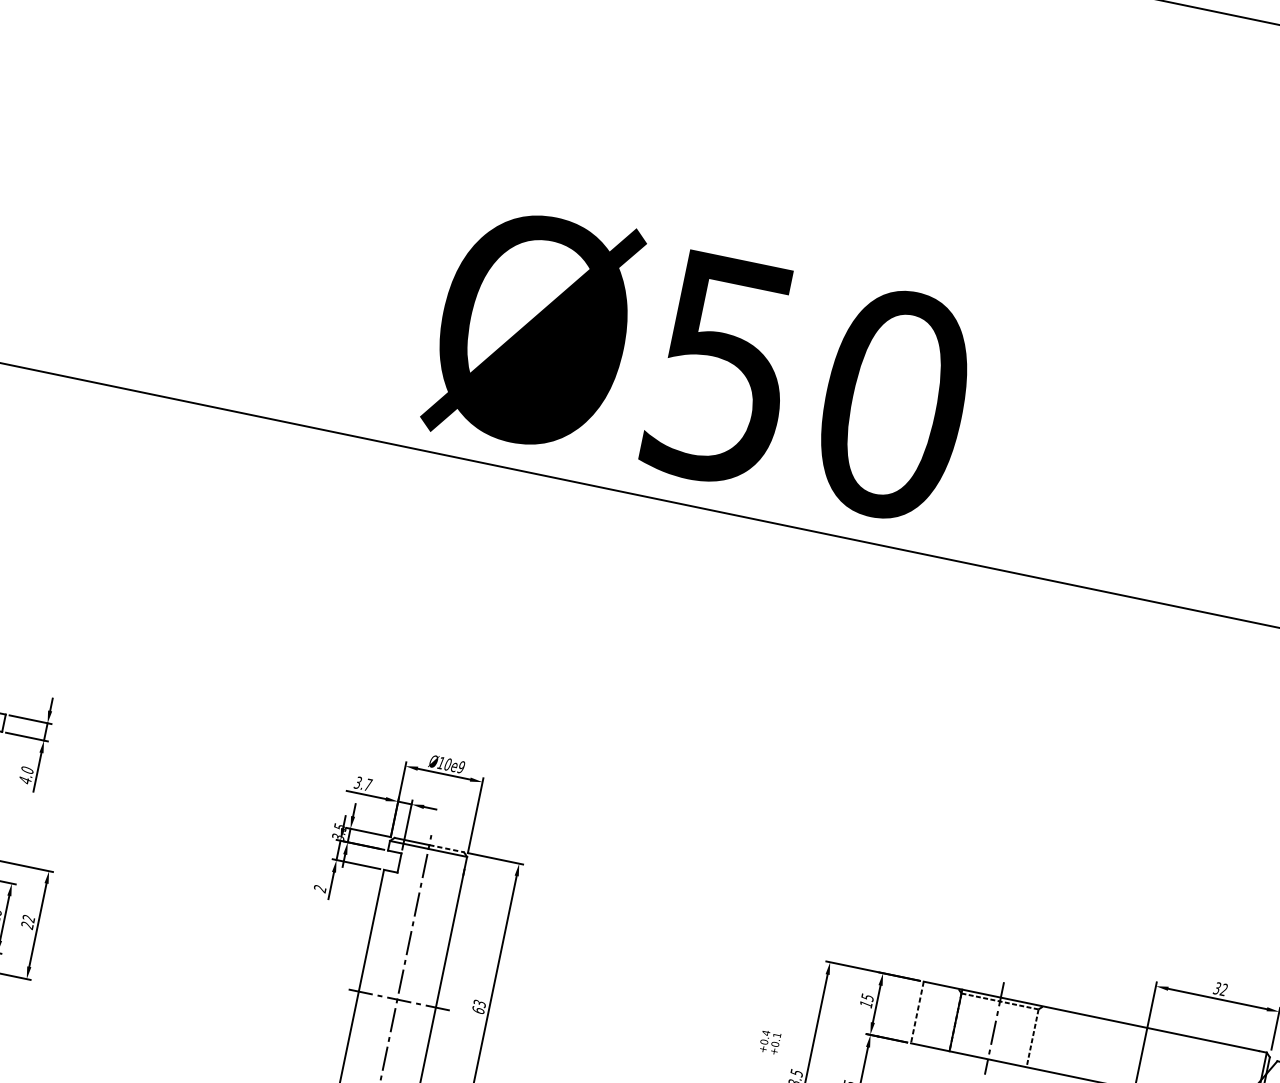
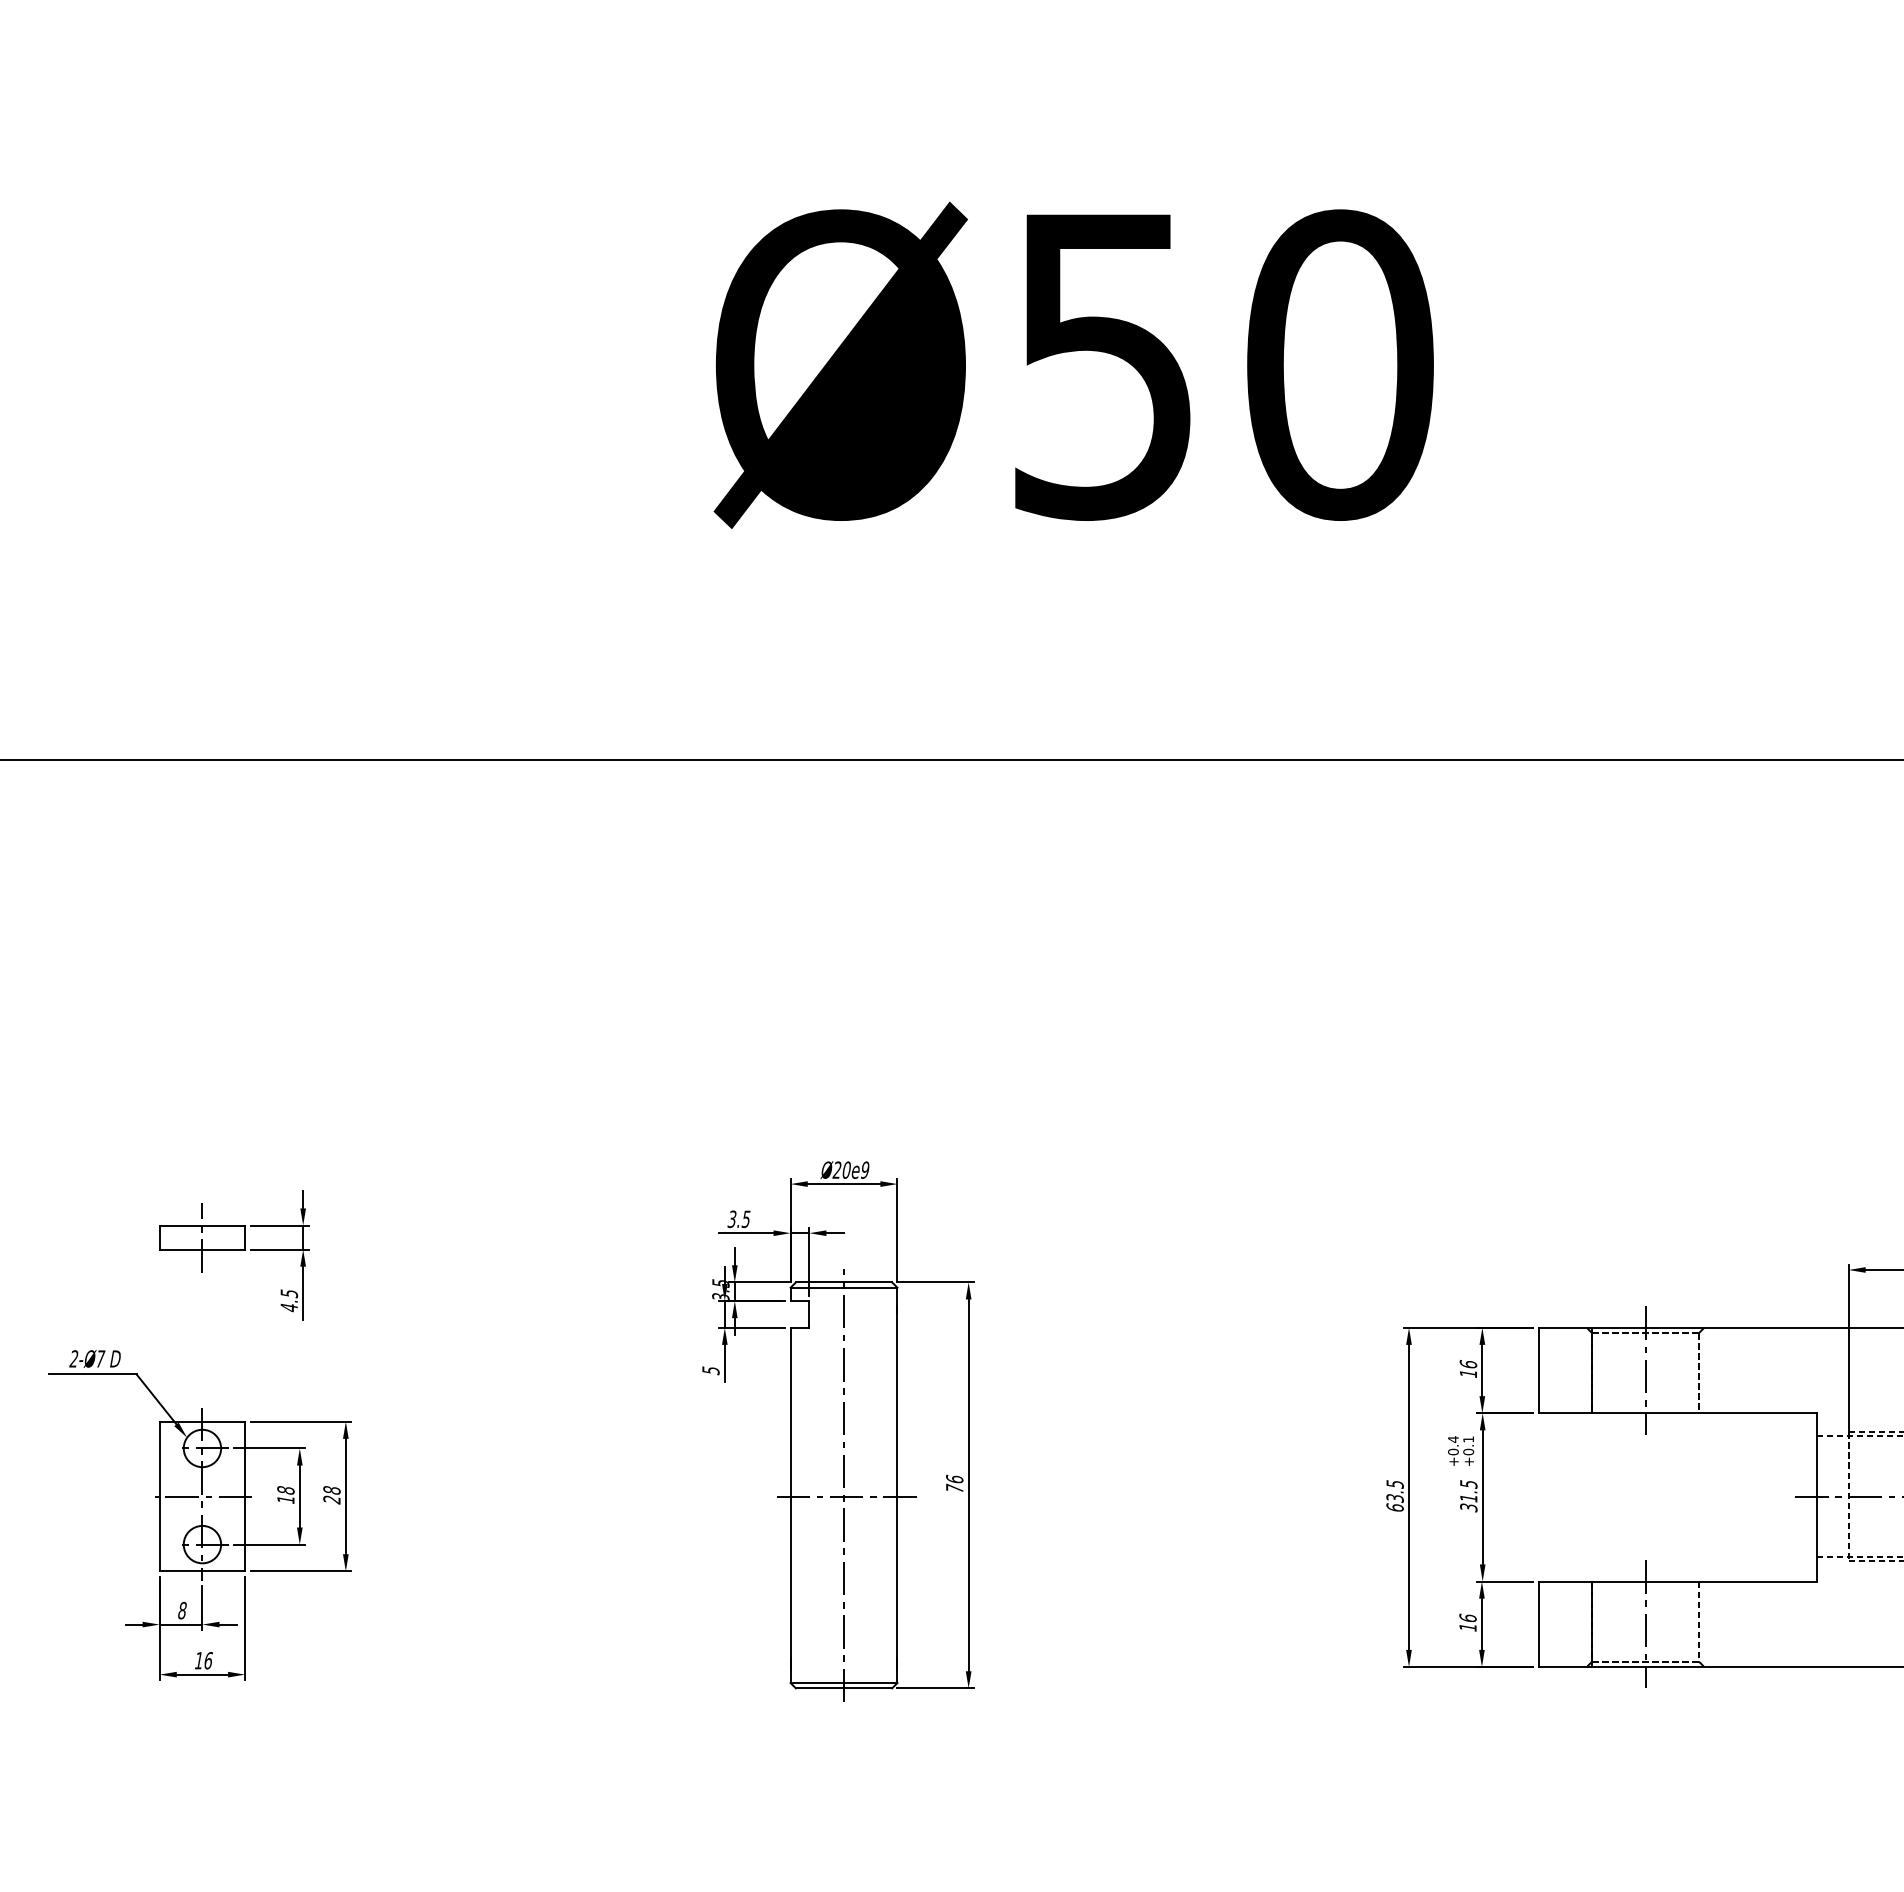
text: (701, 364) -> (1073, 364), moved
text: (440, 762) -> (836, 1169), Ø10e9 -> Ø20e9
text: (27, 770) -> (289, 1293), 4.0 -> 4.5
text: (368, 785) -> (746, 1219), 3.7 -> 3.5
line: (446, 848) -> (868, 1282), dashed -> solid
text: (319, 888) -> (710, 1370), 2 -> 5
text: (28, 918) -> (331, 1490), 22 -> 28
text: (867, 997) -> (1468, 1364), 15 -> 16
text: (479, 1006) -> (954, 1483), 63 -> 76
line: (917, 1012) -> (1538, 1370), dashed -> solid
text: (770, 1042) -> (1461, 1450), moved

